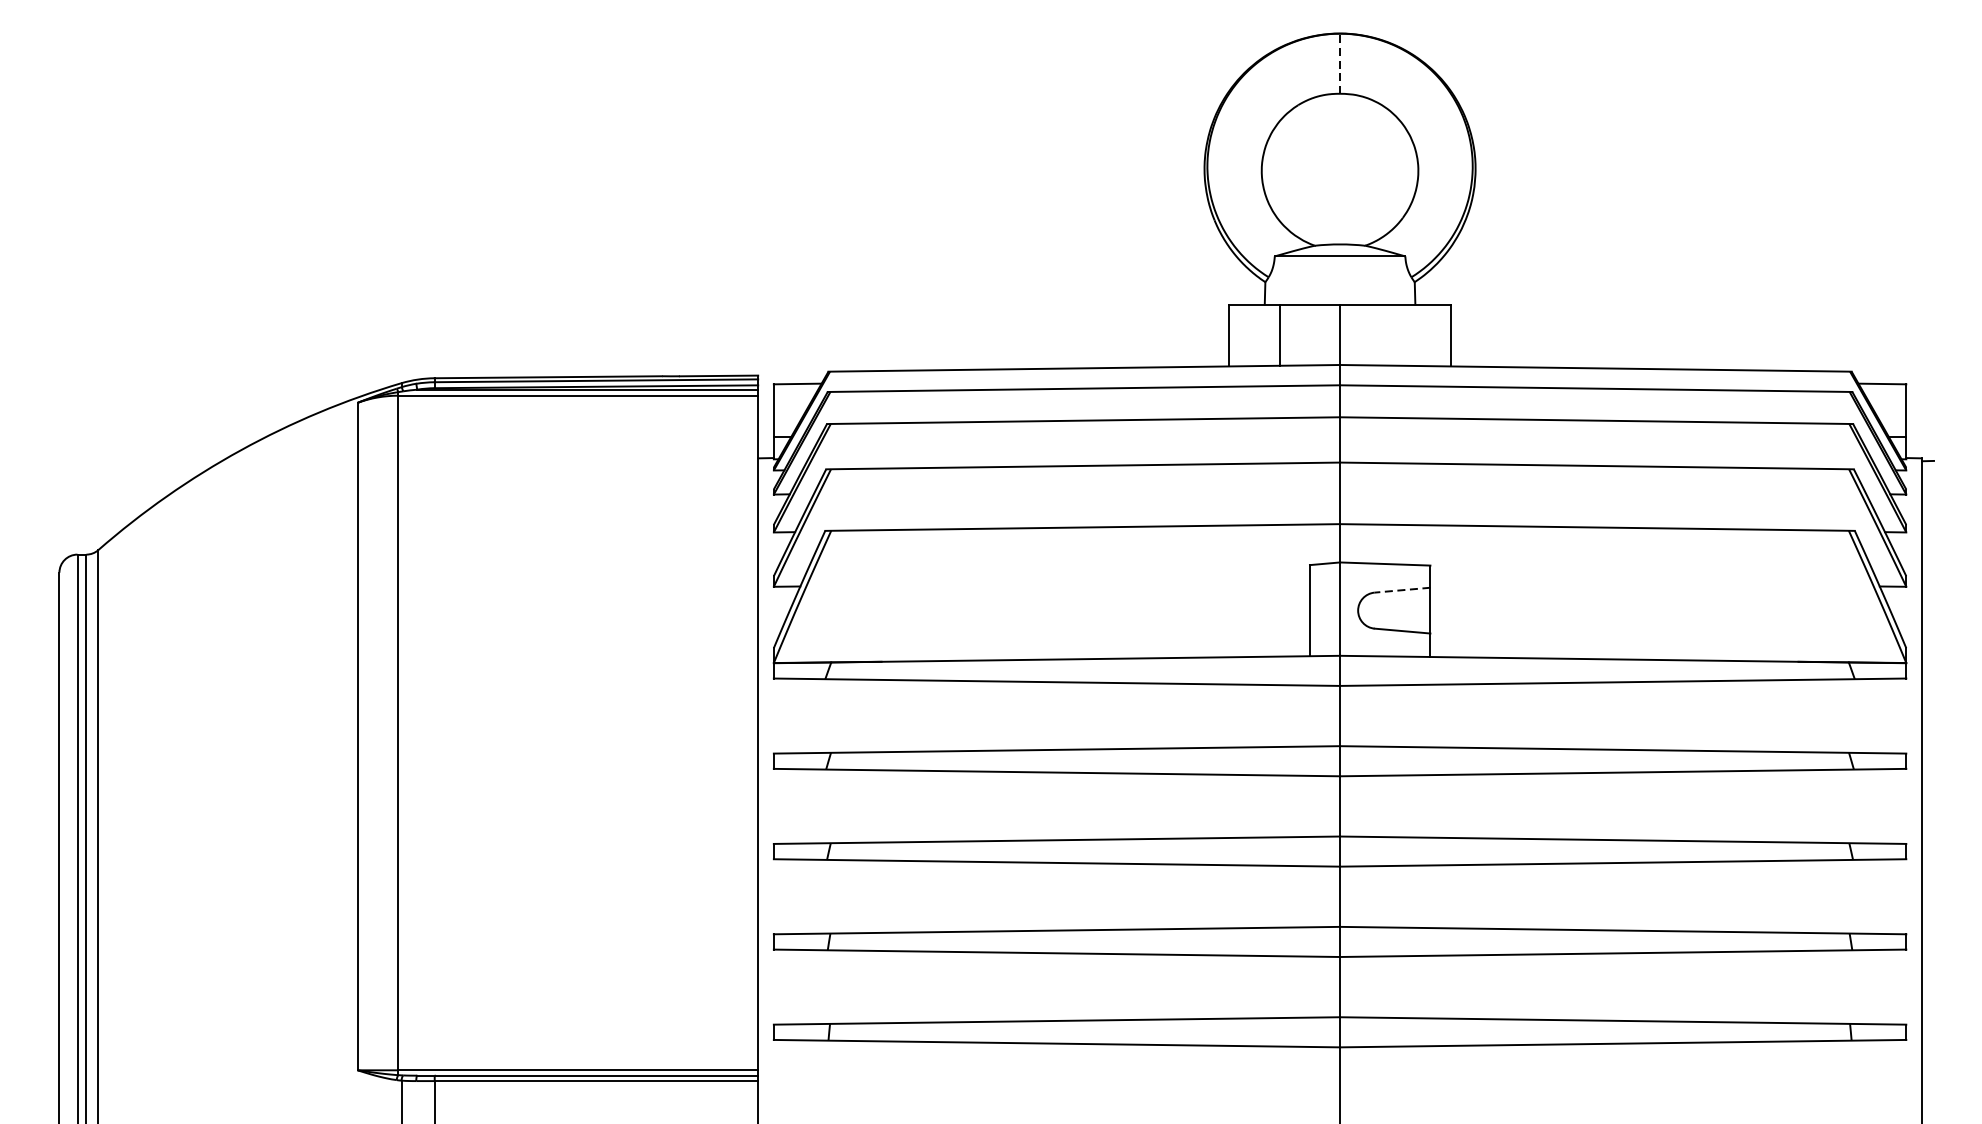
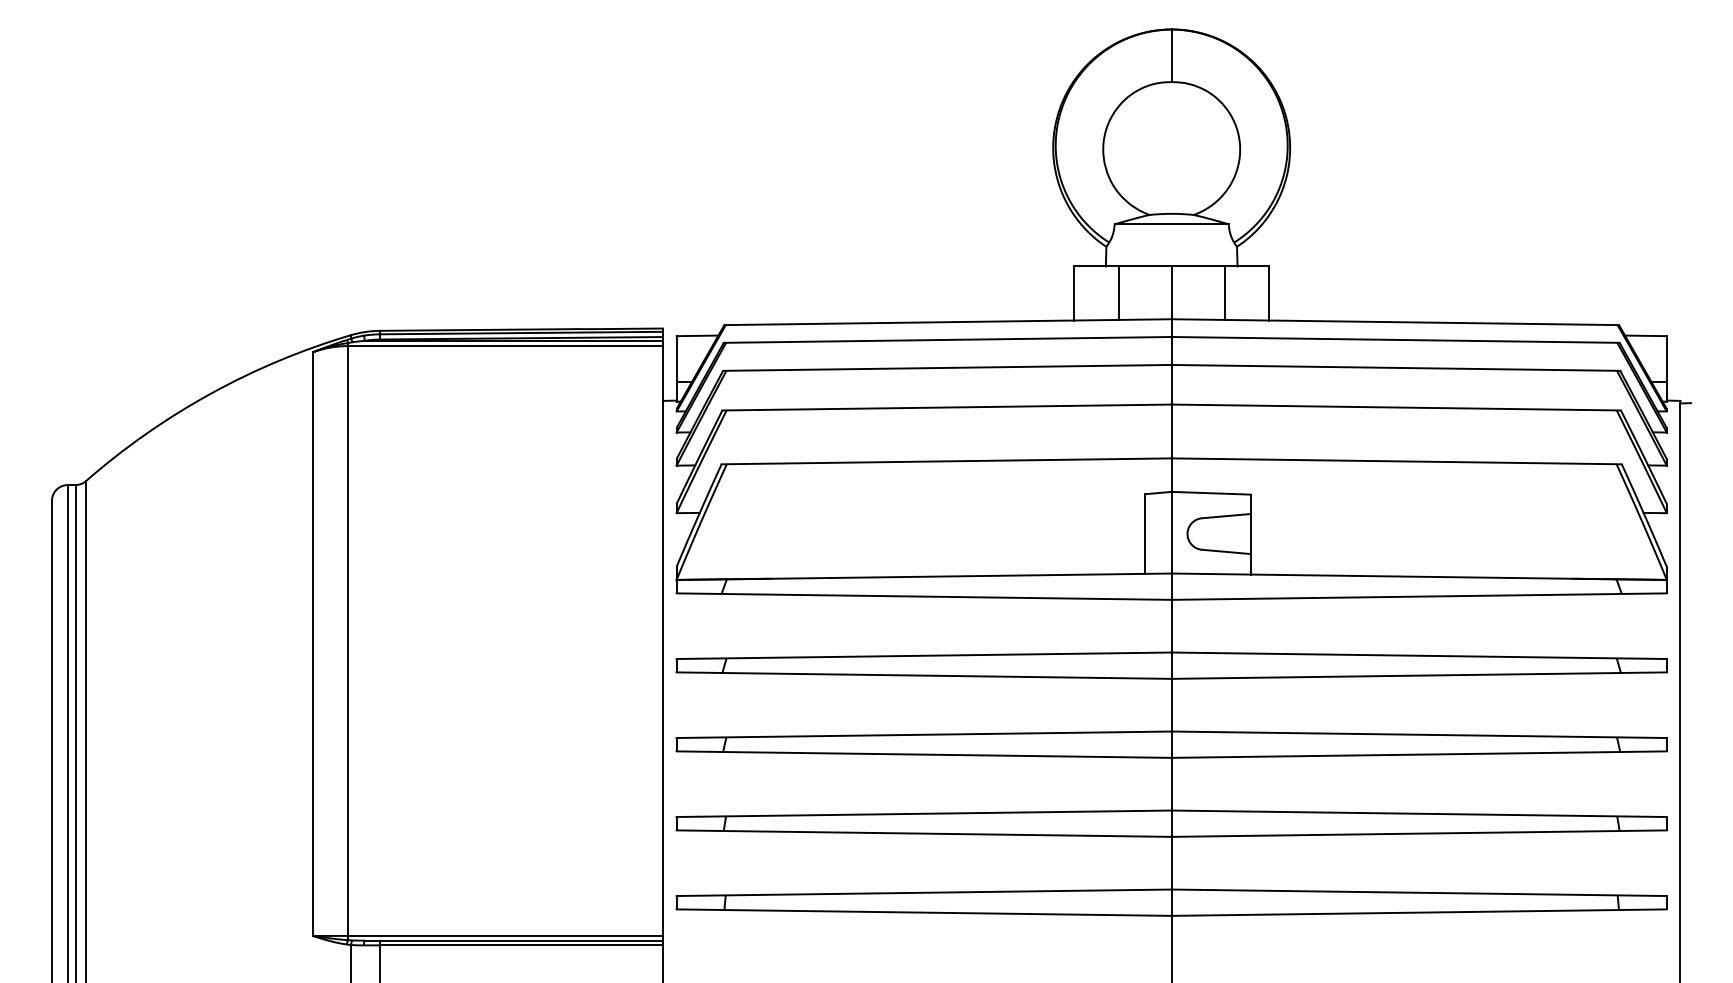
line: (1339, 63) -> (1171, 55), dashed -> solid
line: (1400, 334) -> (1224, 292), added
line: (1401, 590) -> (1225, 516), dashed -> solid

